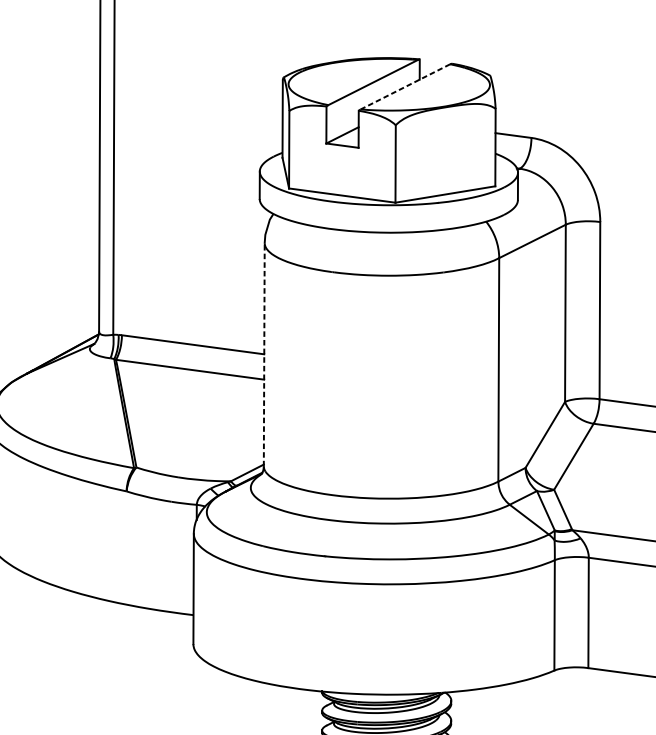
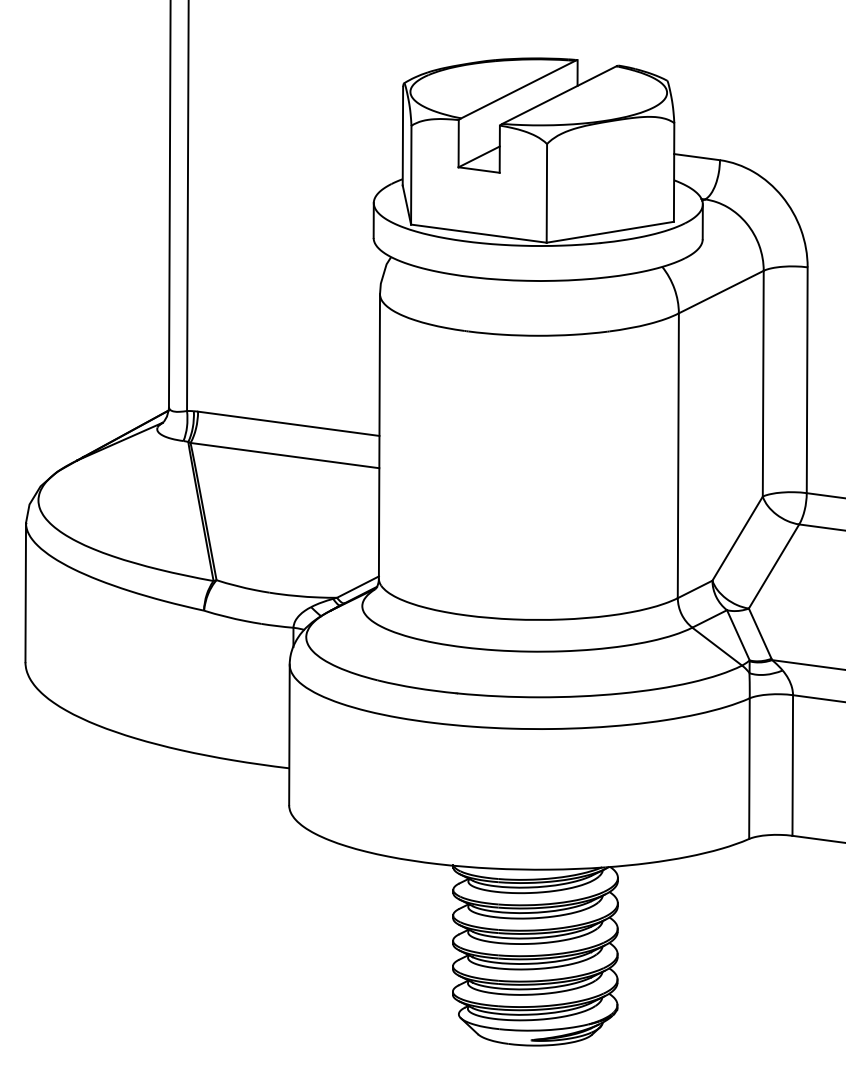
line: (405, 87) -> (559, 95), dashed -> solid
line: (264, 353) -> (379, 435), dashed -> solid

